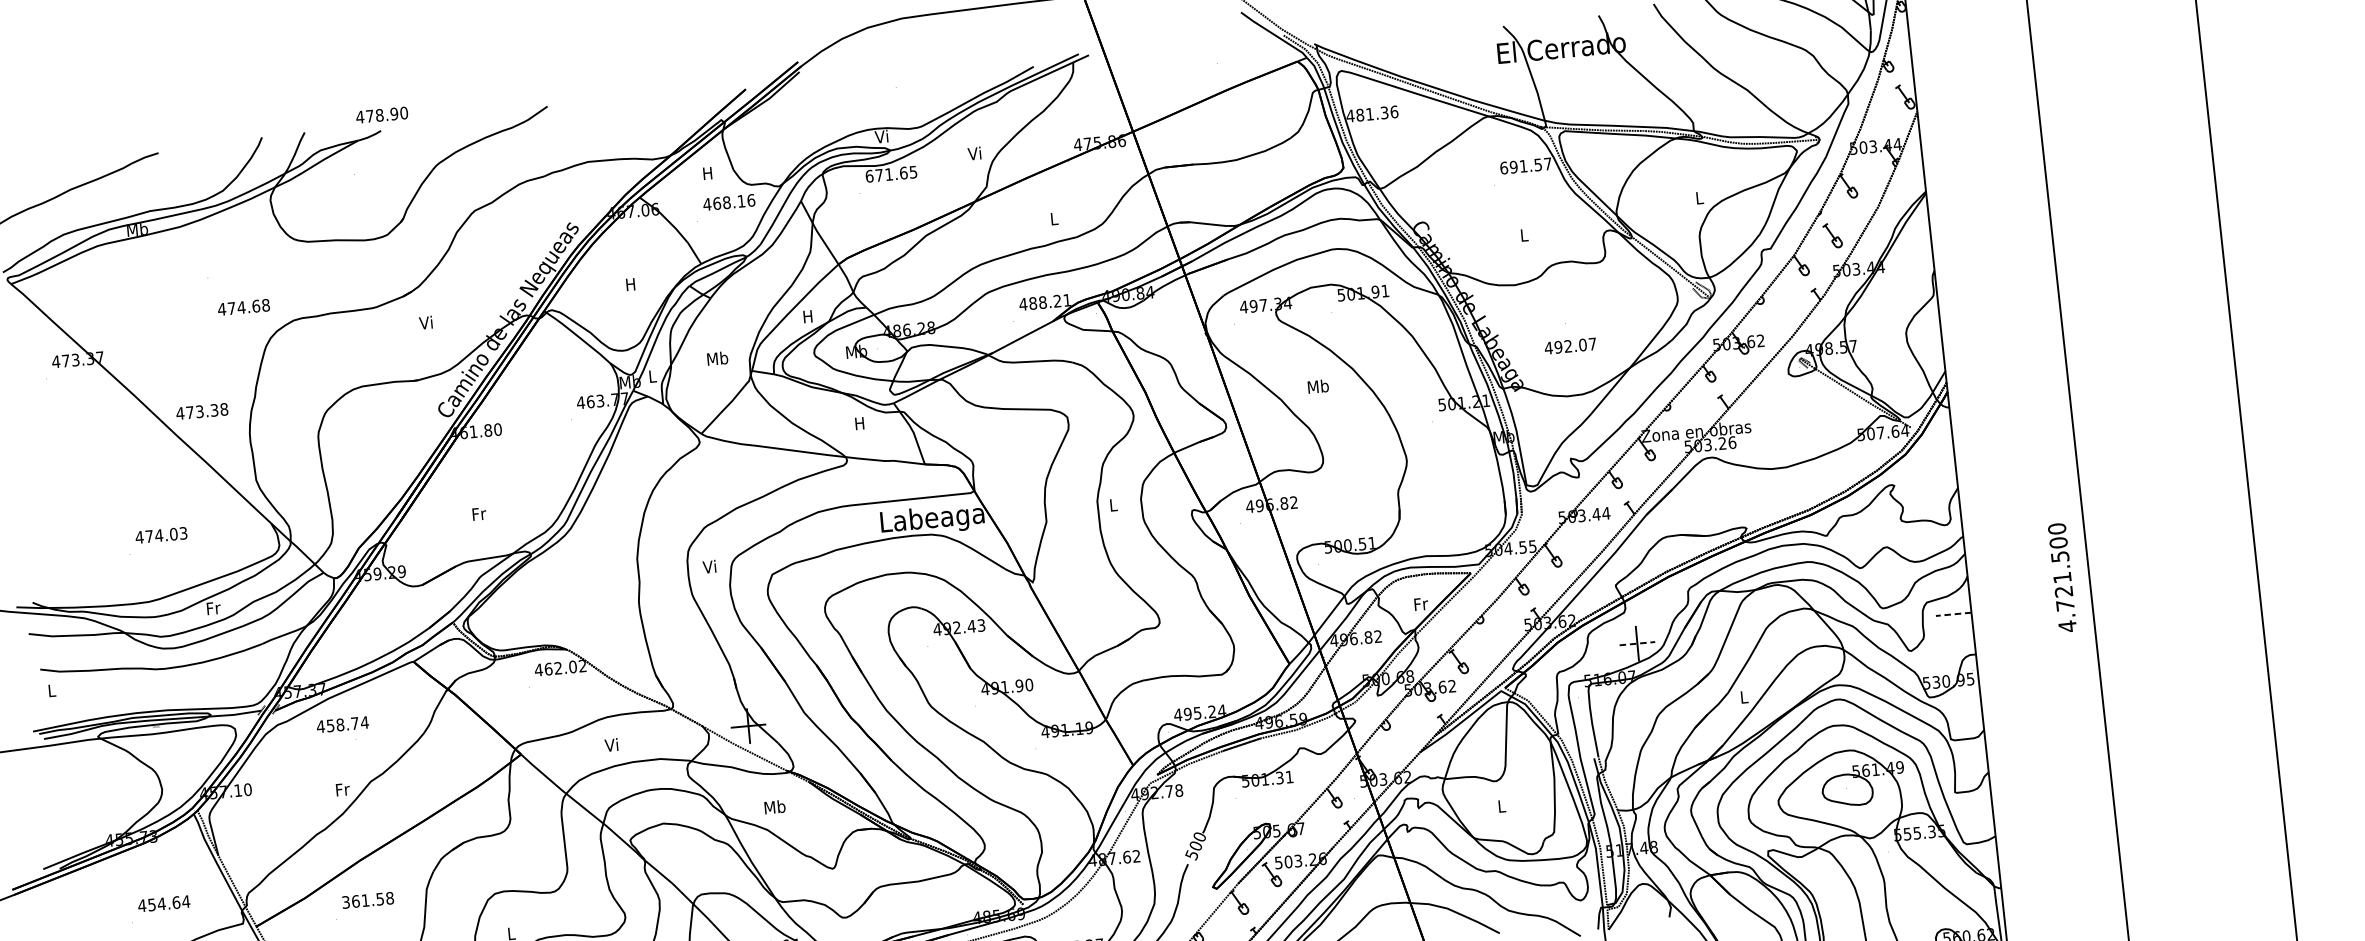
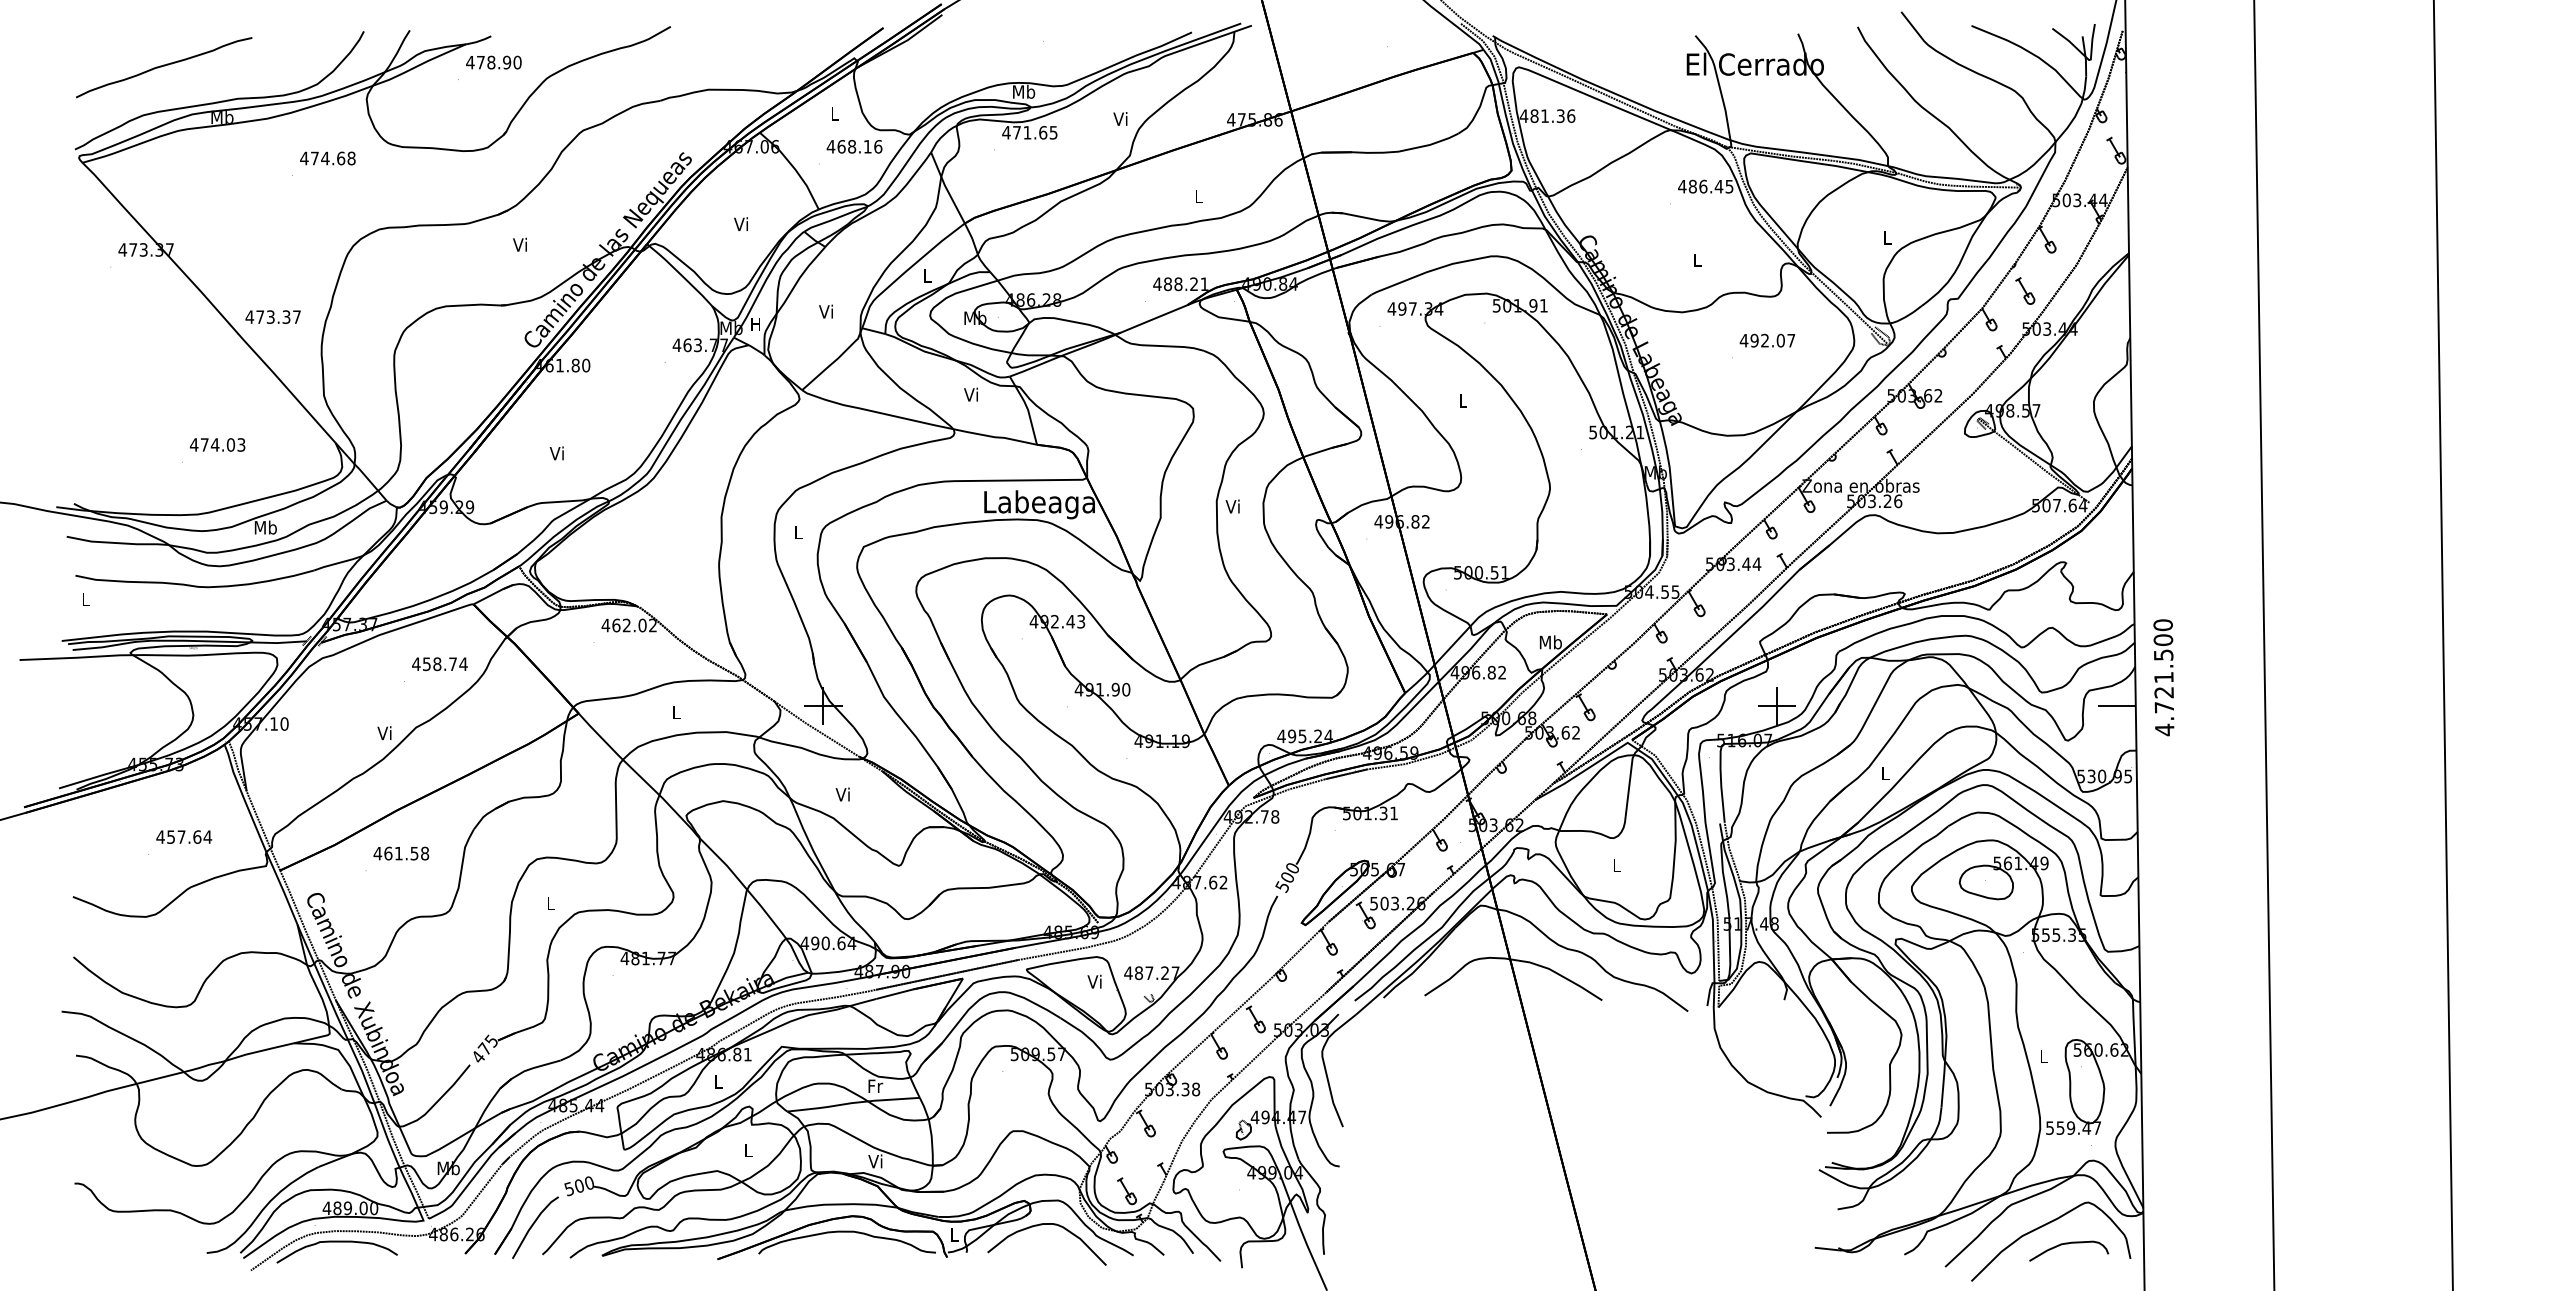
text: (381, 115) -> (493, 62), moved
text: (882, 136) -> (1024, 91), Vi -> Mb
text: (1525, 165) -> (1705, 186), 691.57 -> 486.45
text: (707, 173) -> (834, 113), H -> L
text: (869, 176) -> (1006, 132), 671.65 -> 471.65
text: (629, 284) -> (740, 224), H -> Vi
text: (243, 307) -> (327, 158), moved
text: (808, 316) -> (927, 275), H -> L
text: (1570, 345) -> (1767, 340), moved
text: (717, 358) -> (826, 311), Mb -> Vi
text: (652, 376) -> (755, 324), L -> H
text: (1318, 386) -> (1463, 400), Mb -> L
text: (224, 408) -> (297, 316), 473.38 -> 473.37
text: (858, 423) -> (970, 394), H -> Vi
text: (1112, 505) -> (1232, 506), L -> Vi
text: (478, 513) -> (557, 453), Fr -> Vi
text: (709, 566) -> (797, 532), Vi -> L
text: (2061, 577) -> (2163, 677), moved
text: (1420, 604) -> (1550, 642), Fr -> Mb
text: (213, 608) -> (265, 527), Fr -> Mb
line: (1953, 614) -> (2116, 705), dashed -> solid
line: (1637, 643) -> (1777, 705), dashed -> solid
text: (342, 724) -> (439, 664), moved
text: (611, 745) -> (675, 712), Vi -> L
text: (342, 789) -> (385, 733), Fr -> Vi
text: (774, 807) -> (843, 794), Mb -> Vi
text: (345, 902) -> (377, 853), 361.58 -> 461.58
text: (161, 903) -> (181, 836), 454.64 -> 457.64

